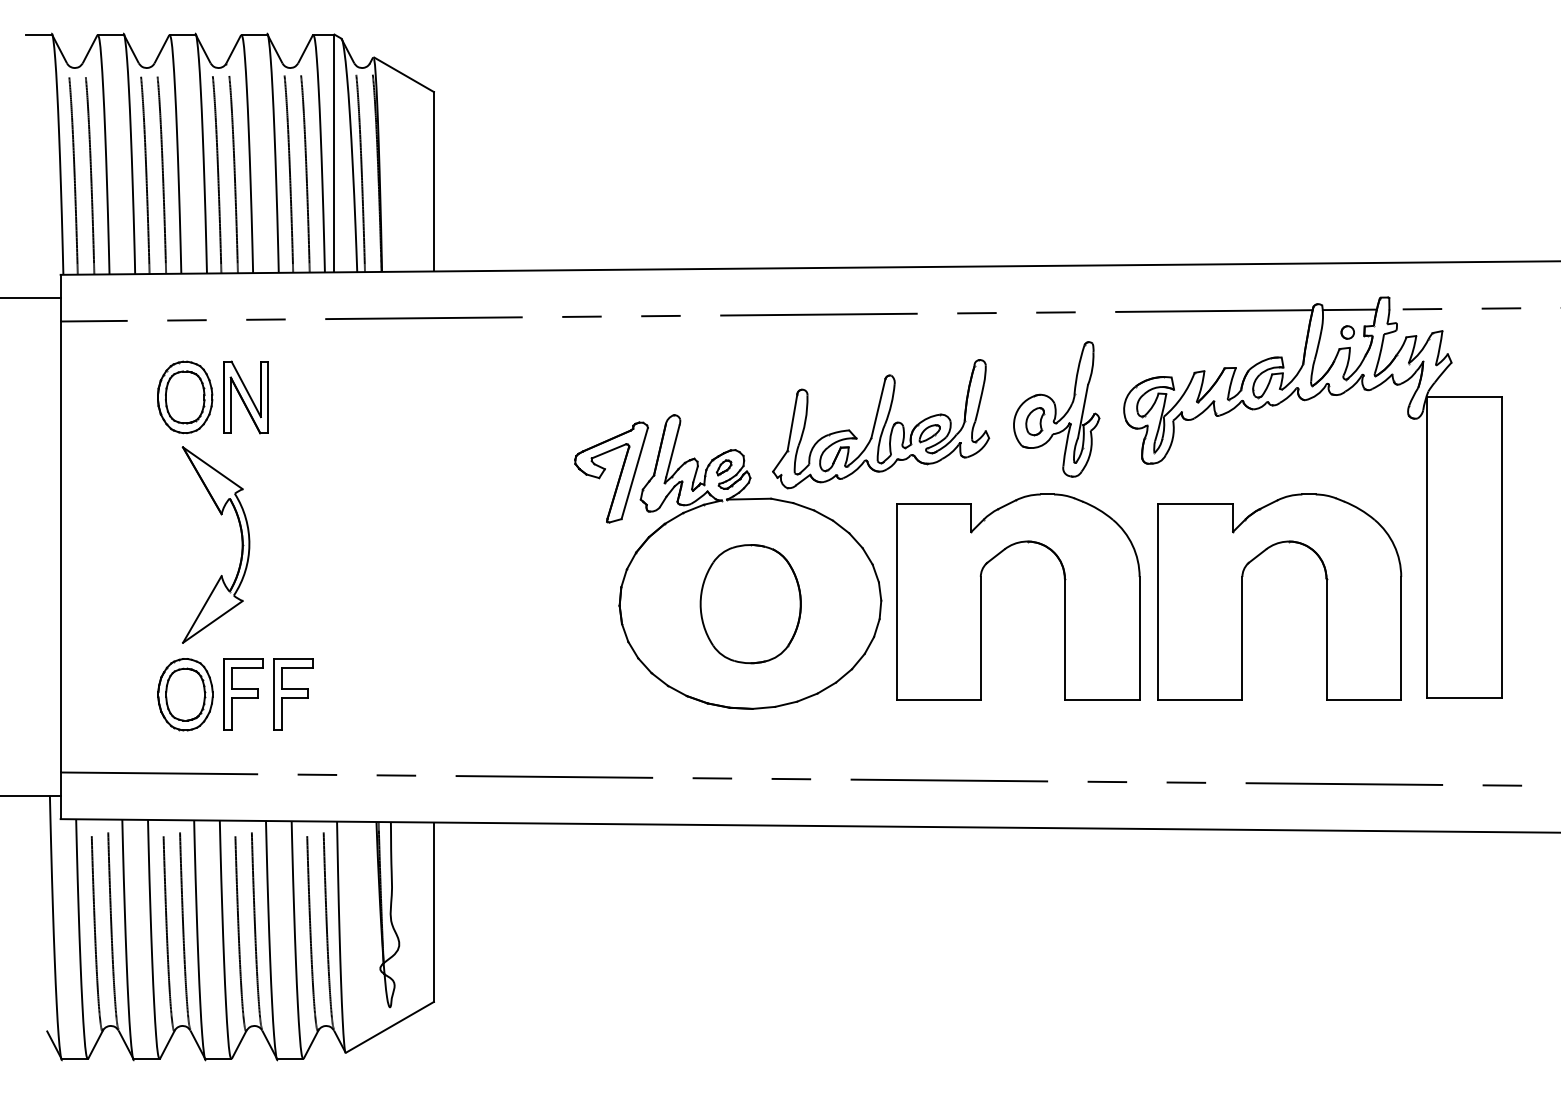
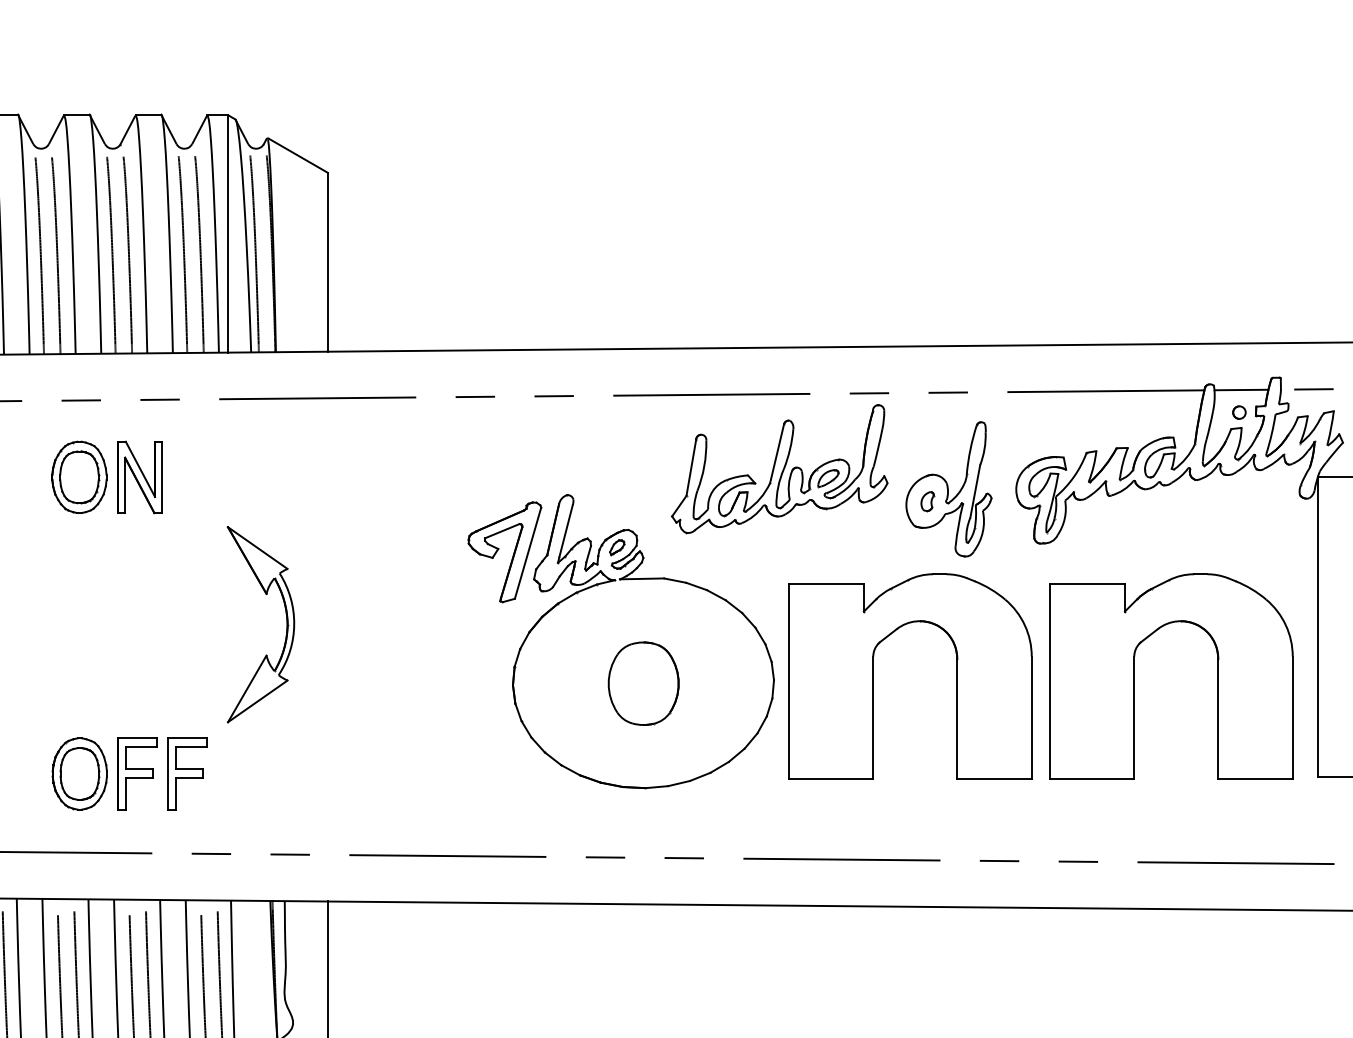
part: (1035, 421) -> (927, 501), size x0.7
part: (881, 424) -> (780, 469), moved
part: (241, 544) -> (286, 624), moved
part: (750, 604) -> (643, 683), size x0.7

